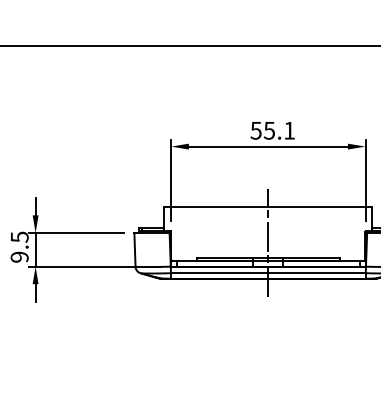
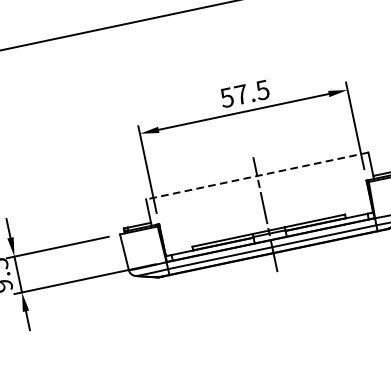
text: (278, 130) -> (250, 92), 55.1 -> 57.5
line: (267, 206) -> (256, 176), solid -> dashed

